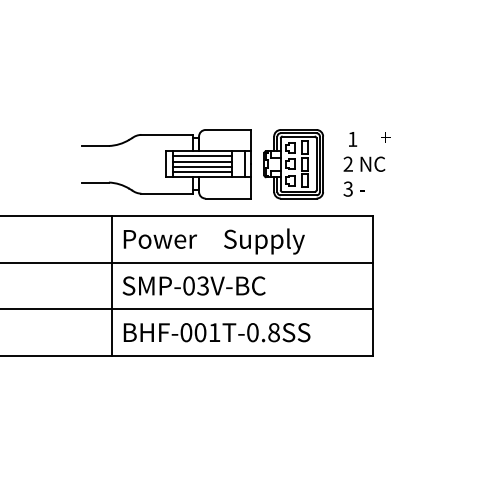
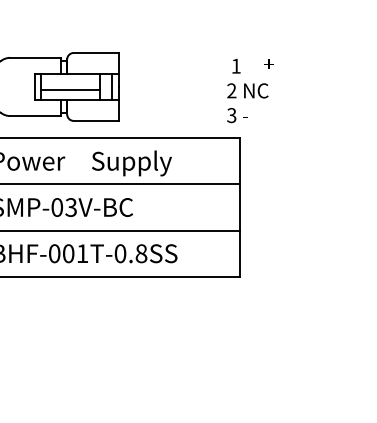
line: (201, 156) -> (69, 79), removed
line: (201, 161) -> (69, 84), removed
part: (293, 164) -> (160, 87), removed
text: (366, 164) -> (249, 91), moved
line: (201, 172) -> (69, 95), removed

